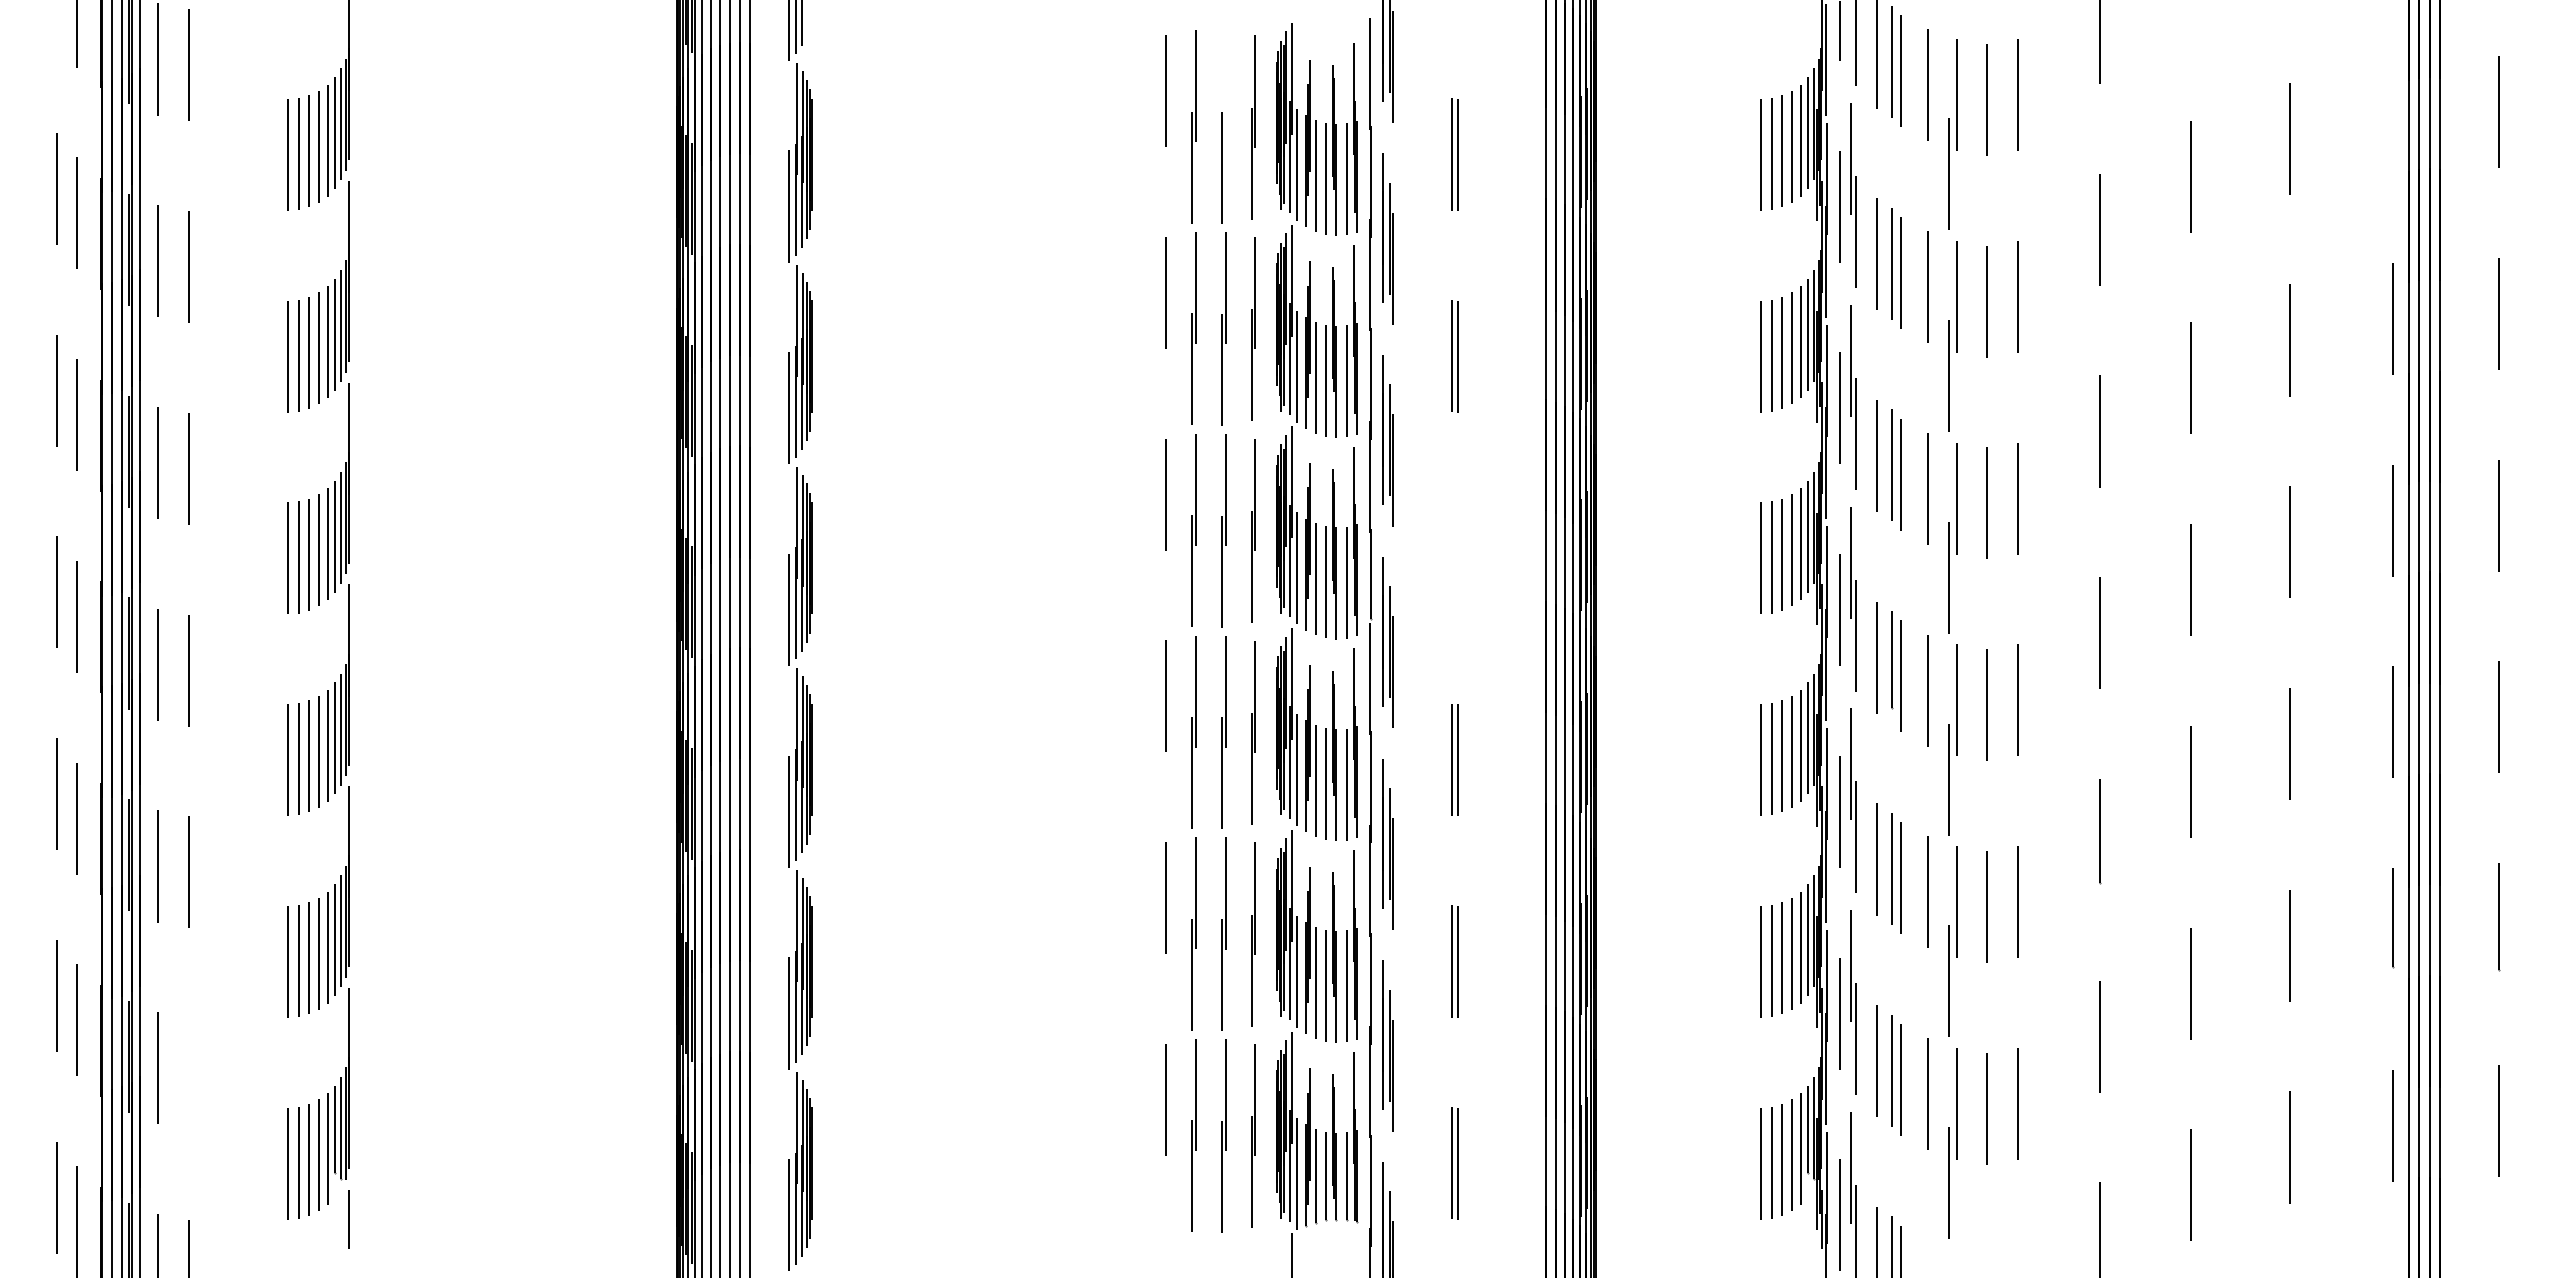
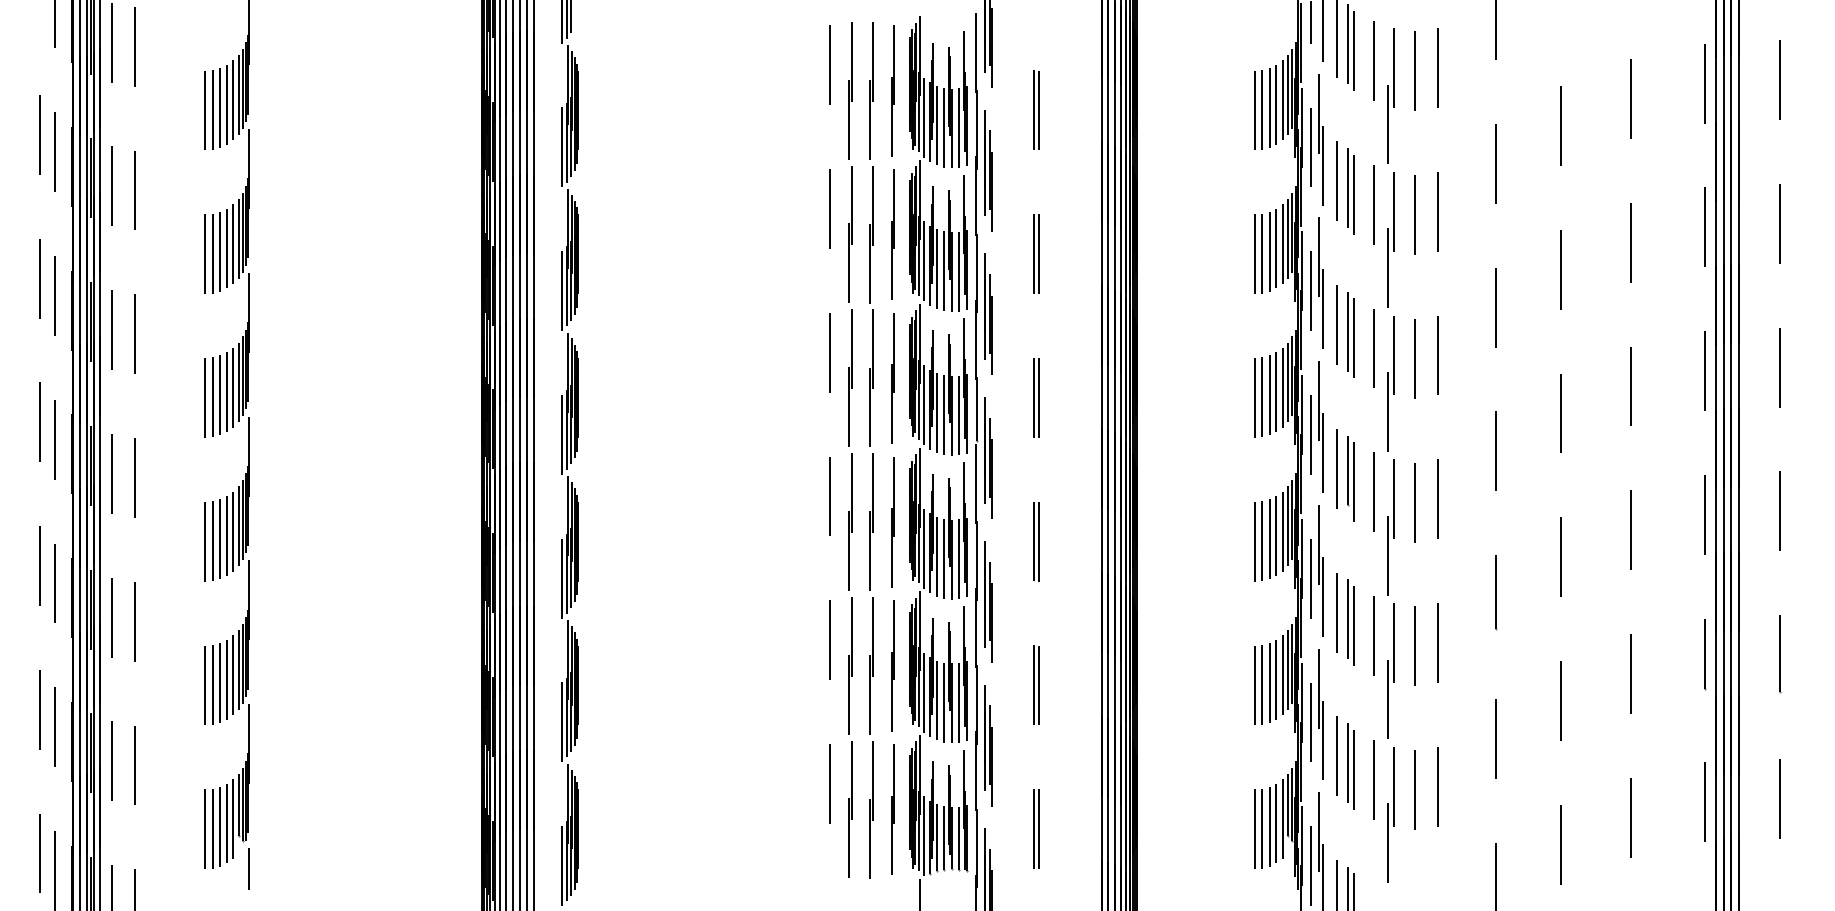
line: (1225, 86) -> (872, 61), added
line: (2393, 117) -> (1705, 83), added
line: (1451, 557) -> (1033, 397), added
line: (1458, 558) -> (1038, 398), added
line: (188, 1073) -> (134, 765), added

